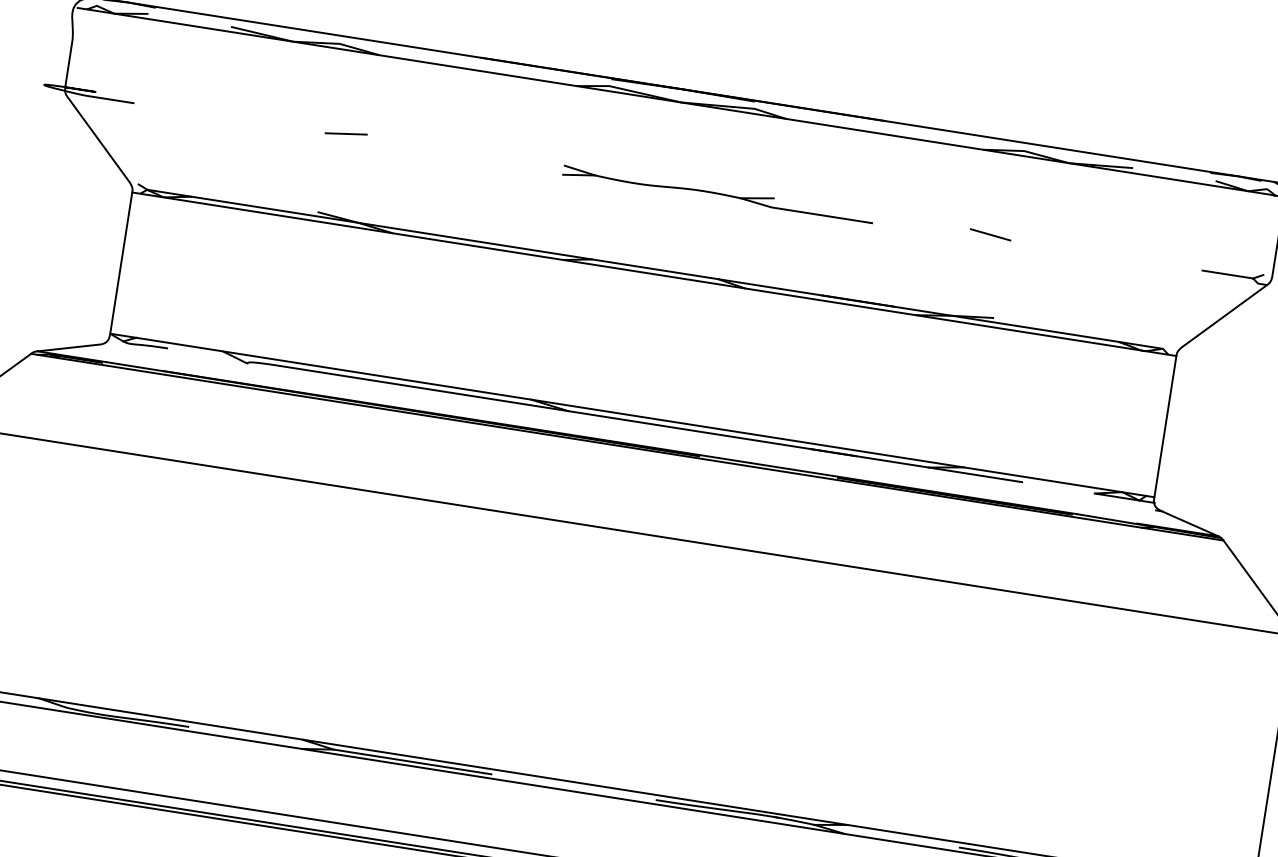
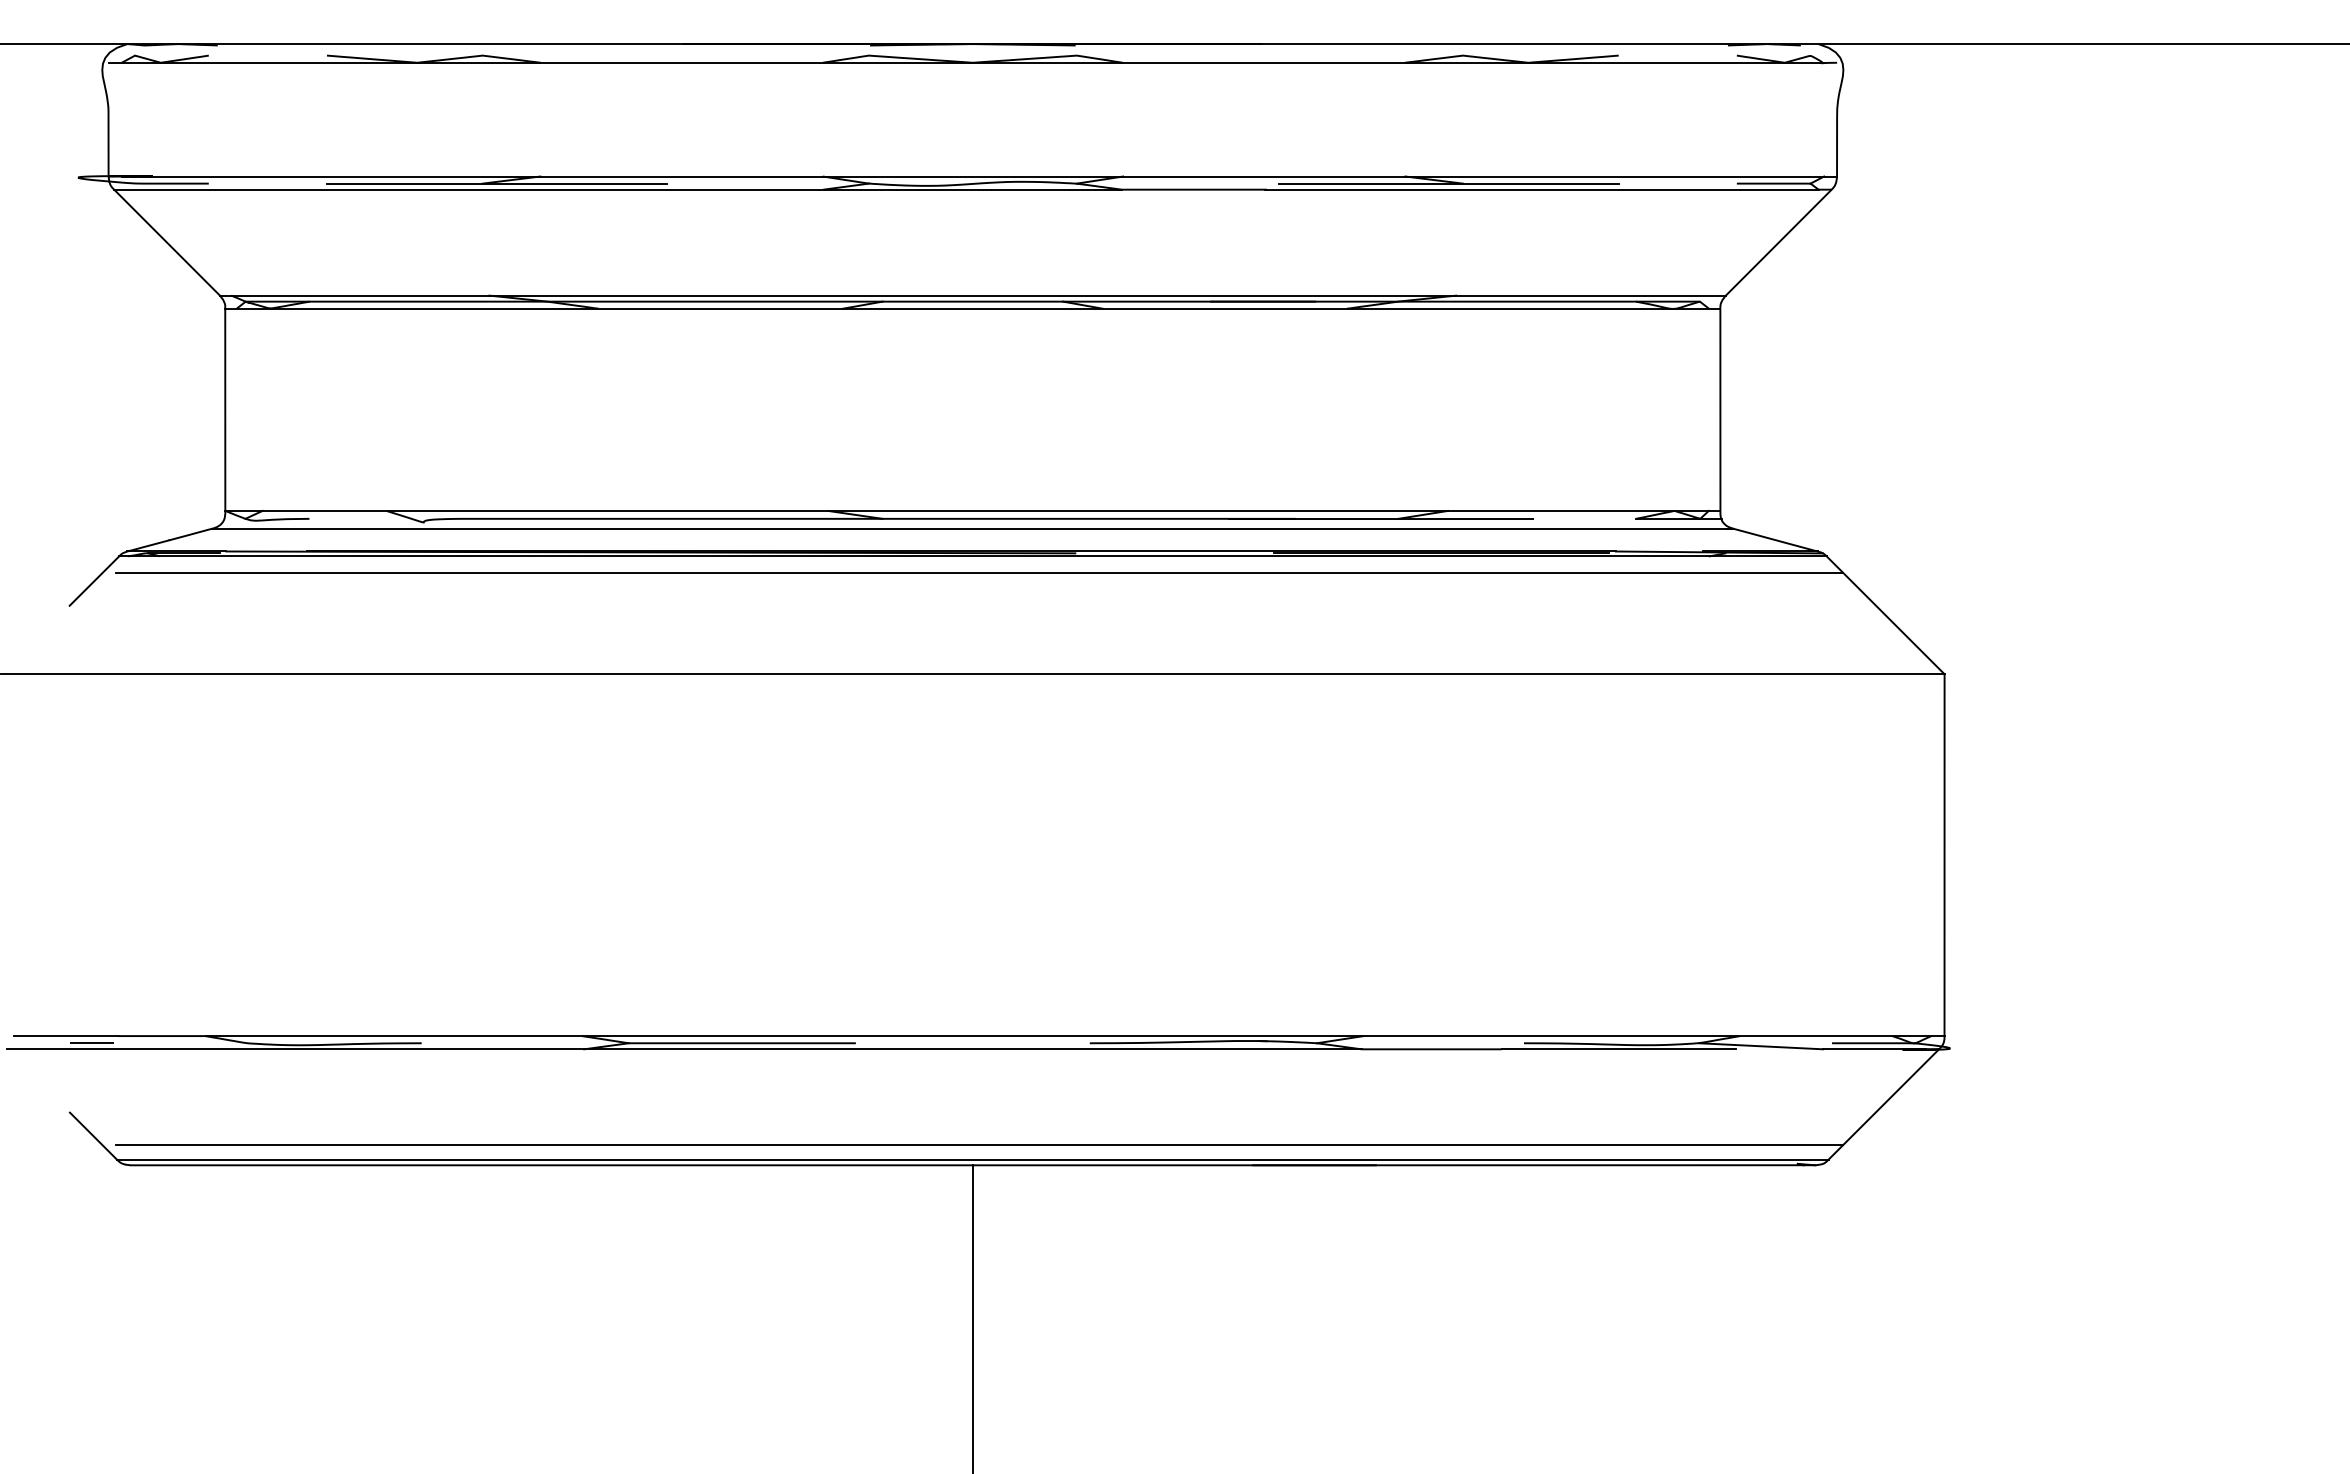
line: (335, 134) -> (496, 183), added
line: (419, 152) -> (618, 189), added
line: (673, 182) -> (979, 176), added
line: (1000, 238) -> (1448, 183), added
line: (1065, 253) -> (1542, 189), added
line: (655, 264) -> (972, 295), added
line: (629, 428) -> (972, 529), added
line: (630, 459) -> (979, 572), added

